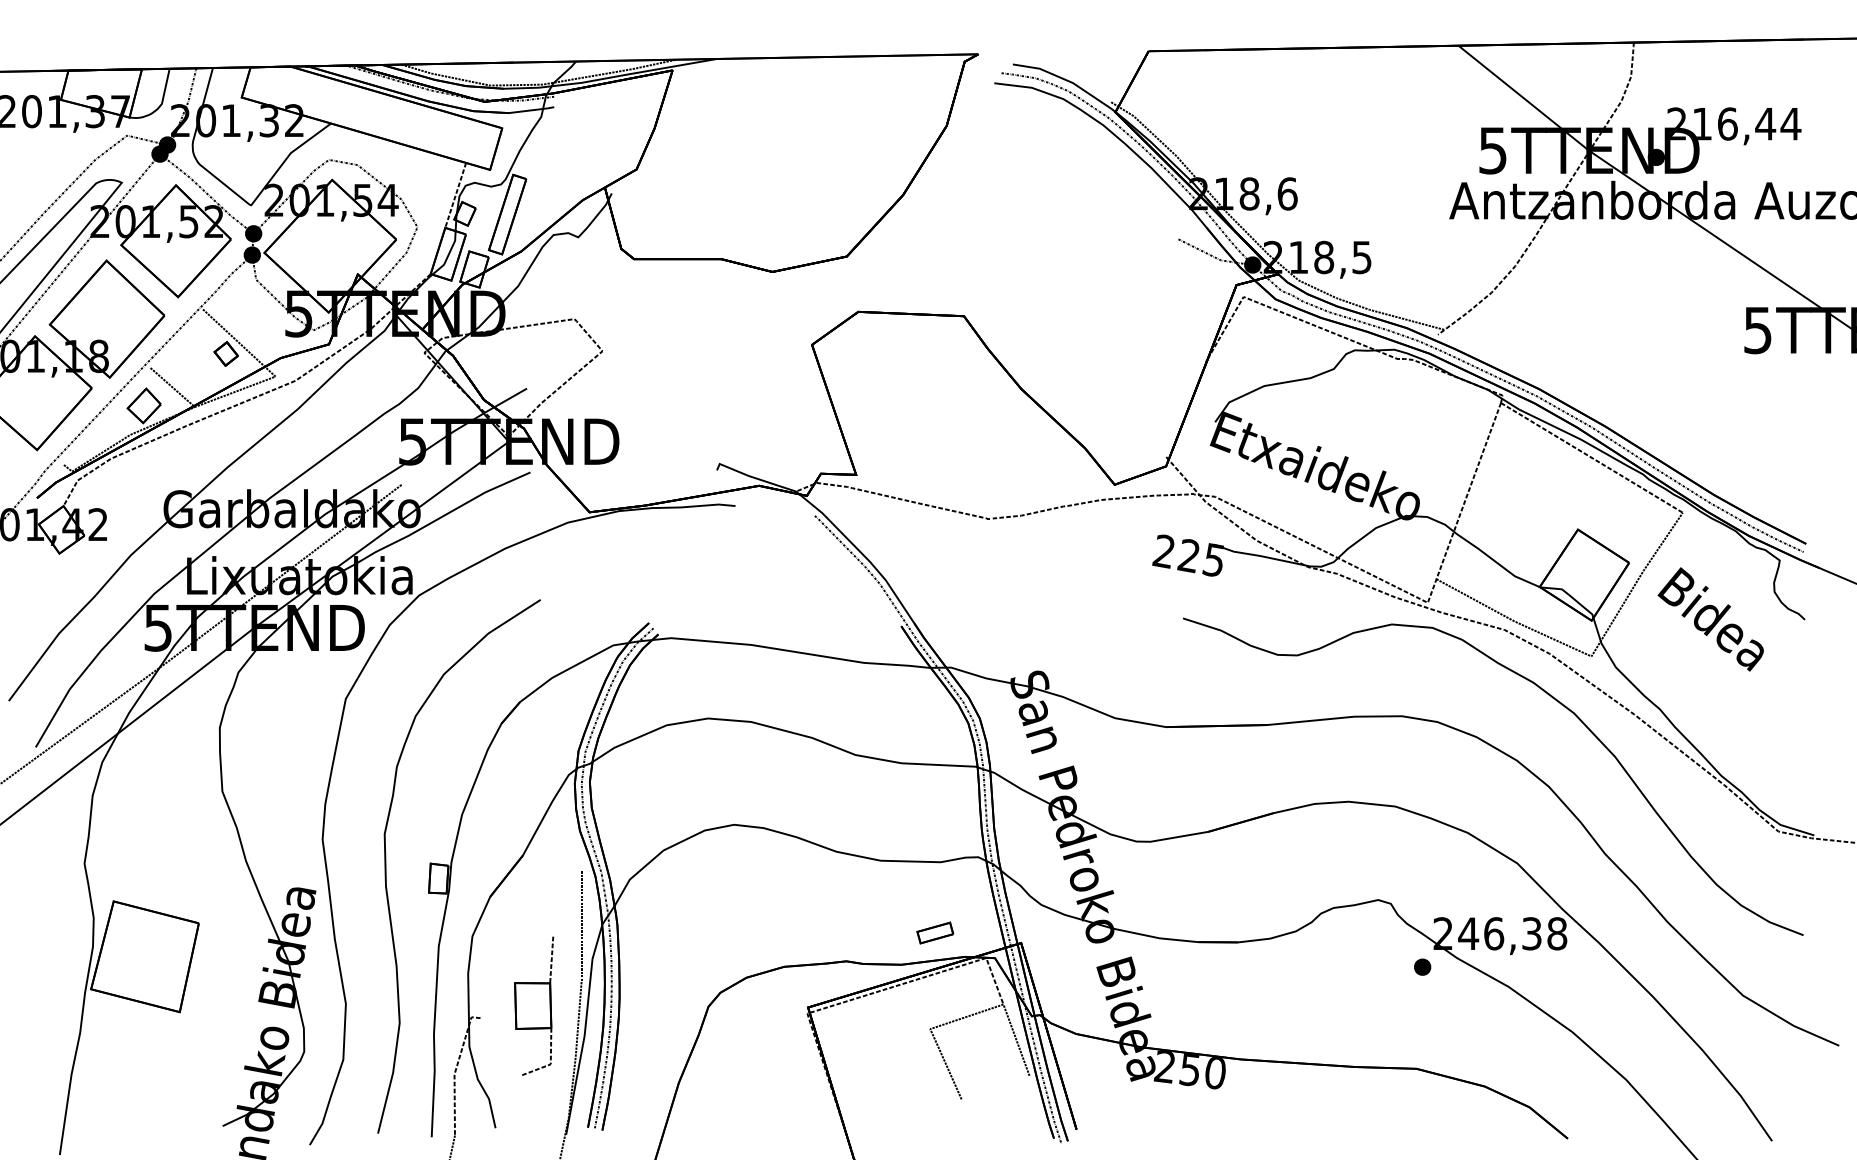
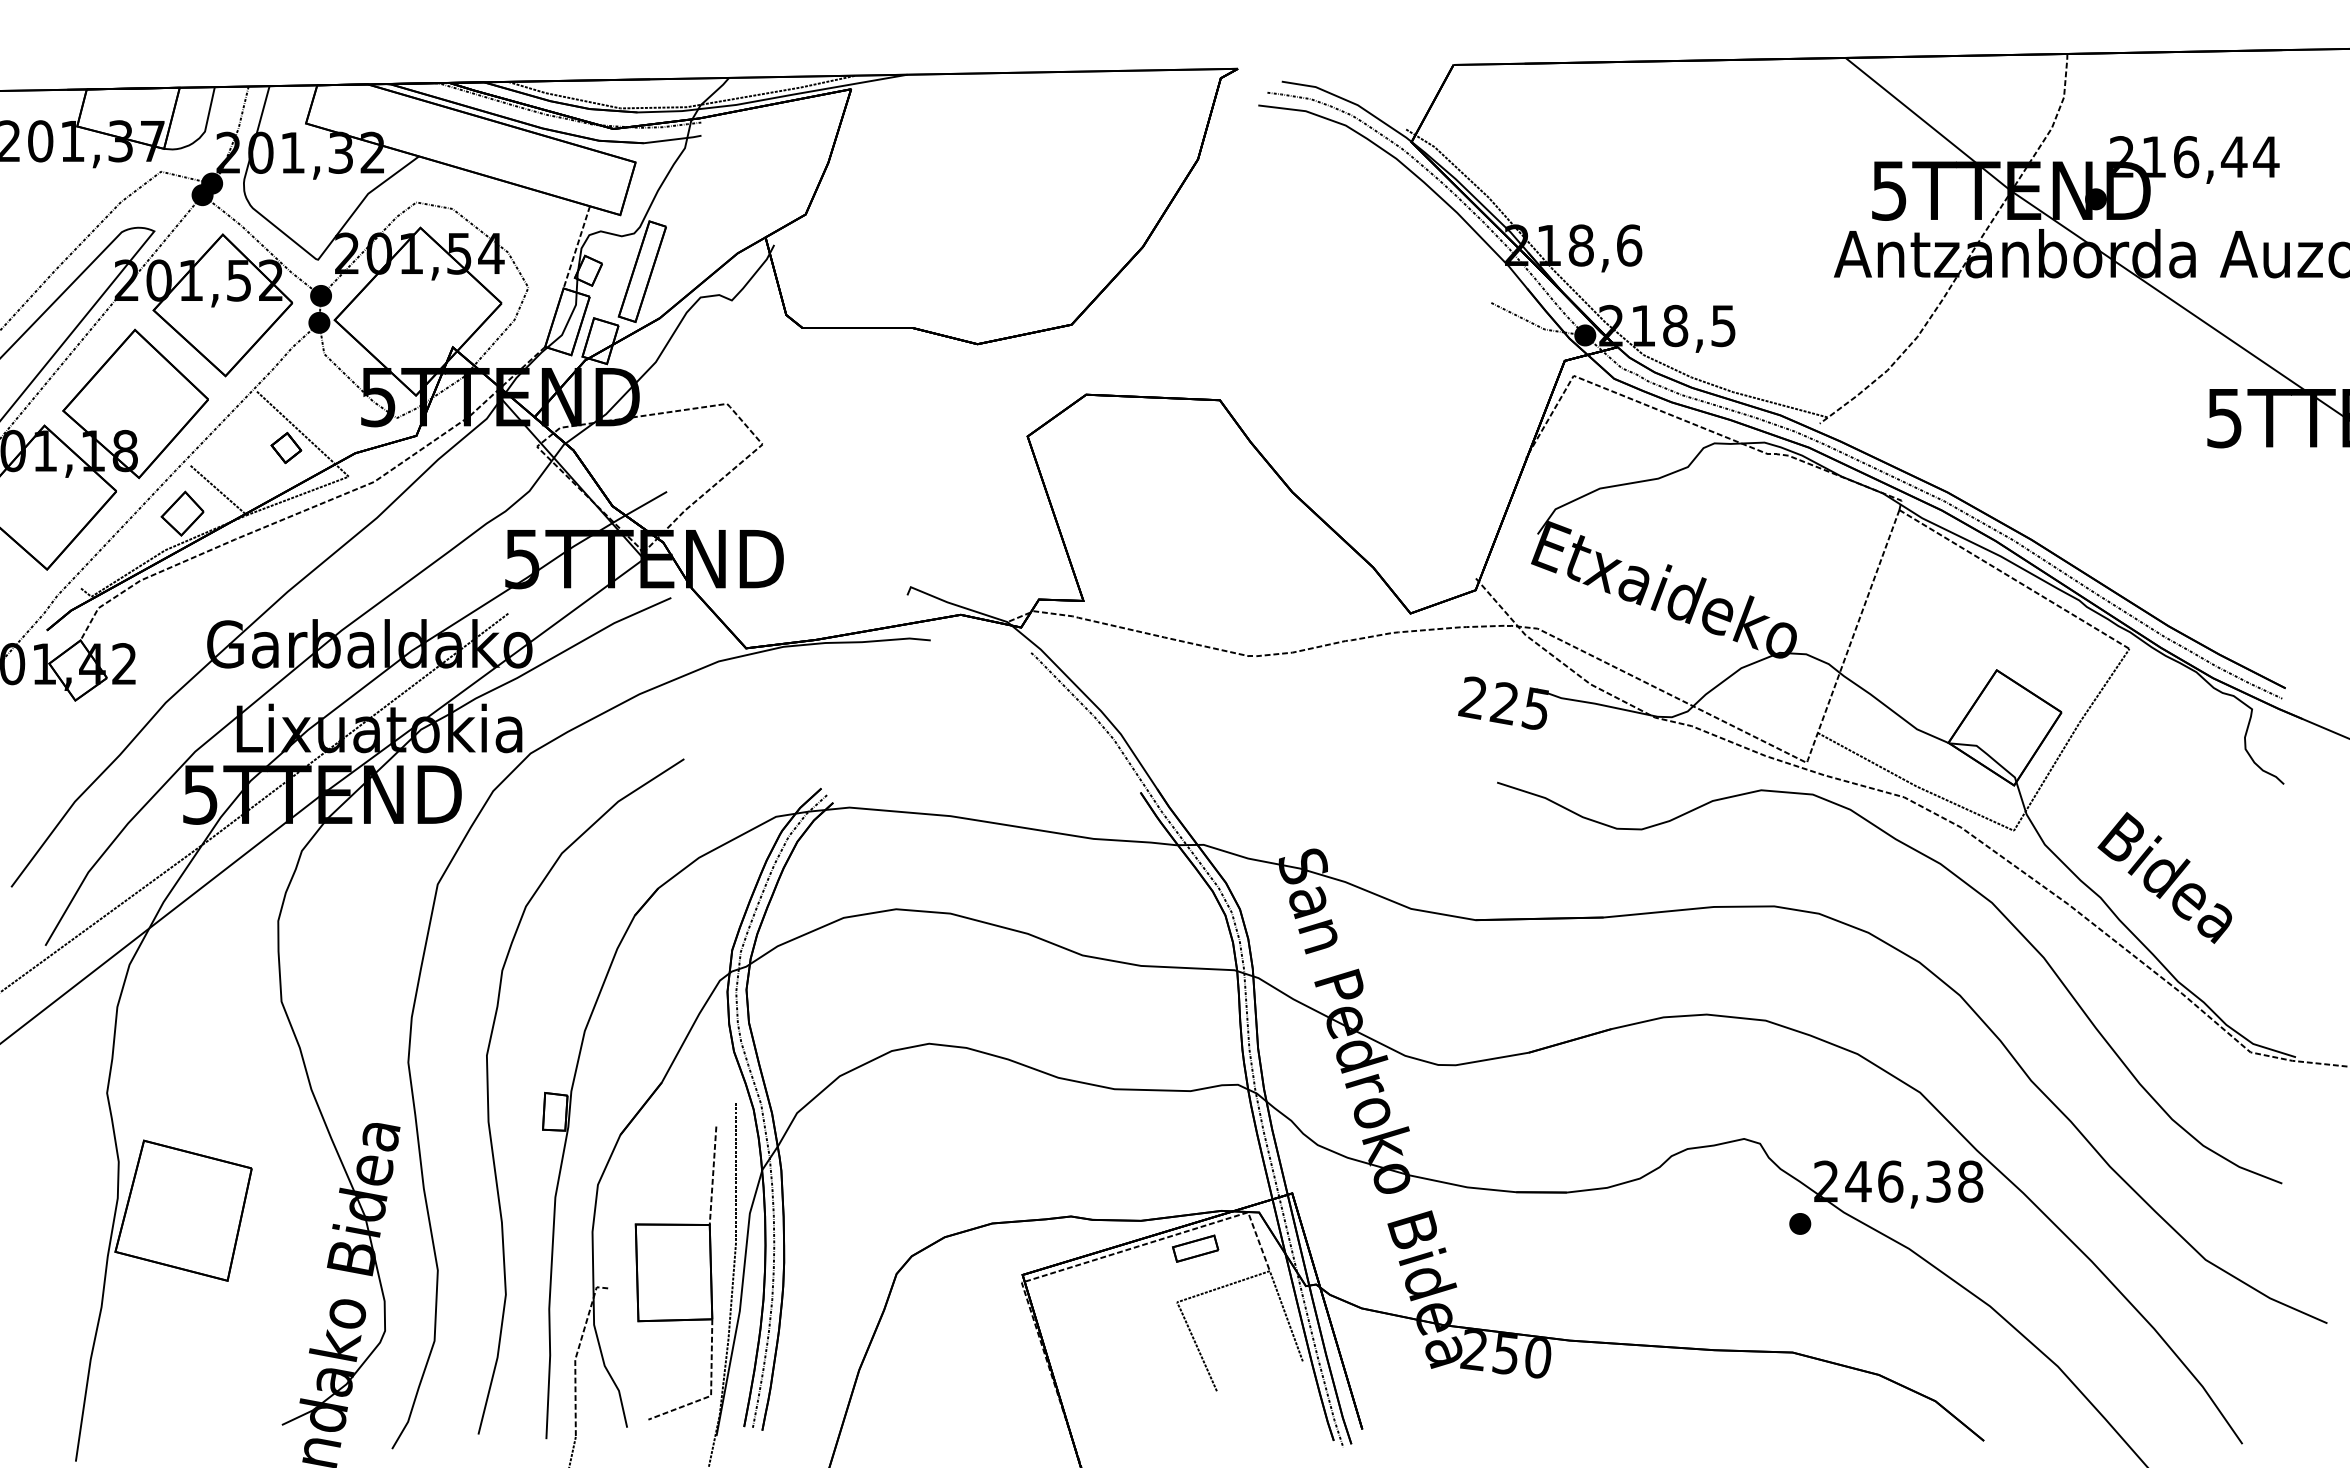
text: (1710, 619) -> (2164, 877), moved
part: (935, 932) -> (1195, 1248), moved
part: (533, 1006) -> (675, 1273), size x1.67

